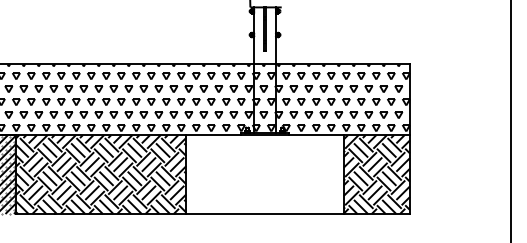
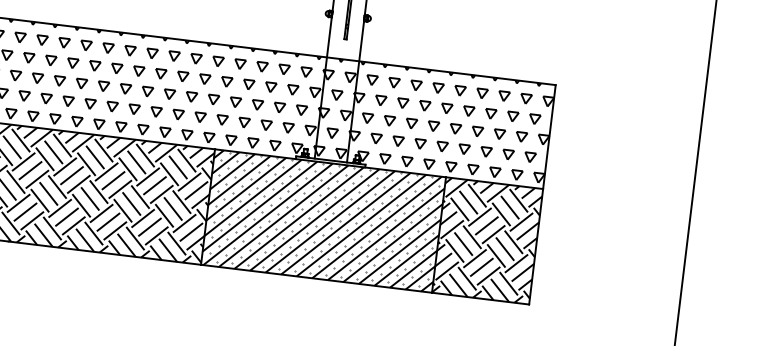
hatch: (264, 174) -> (322, 220), added

